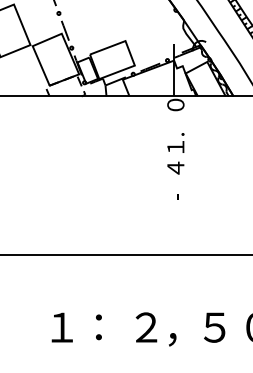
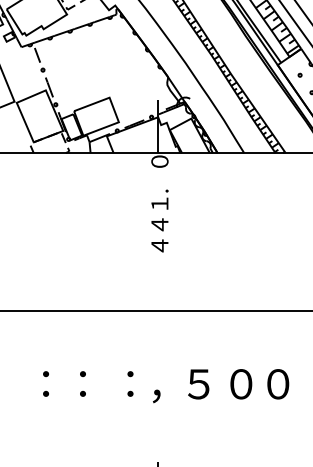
text: (175, 190) -> (159, 247), - -> ４
text: (61, 327) -> (45, 384), １ -> ：
text: (146, 327) -> (130, 384), ２ -> ：

